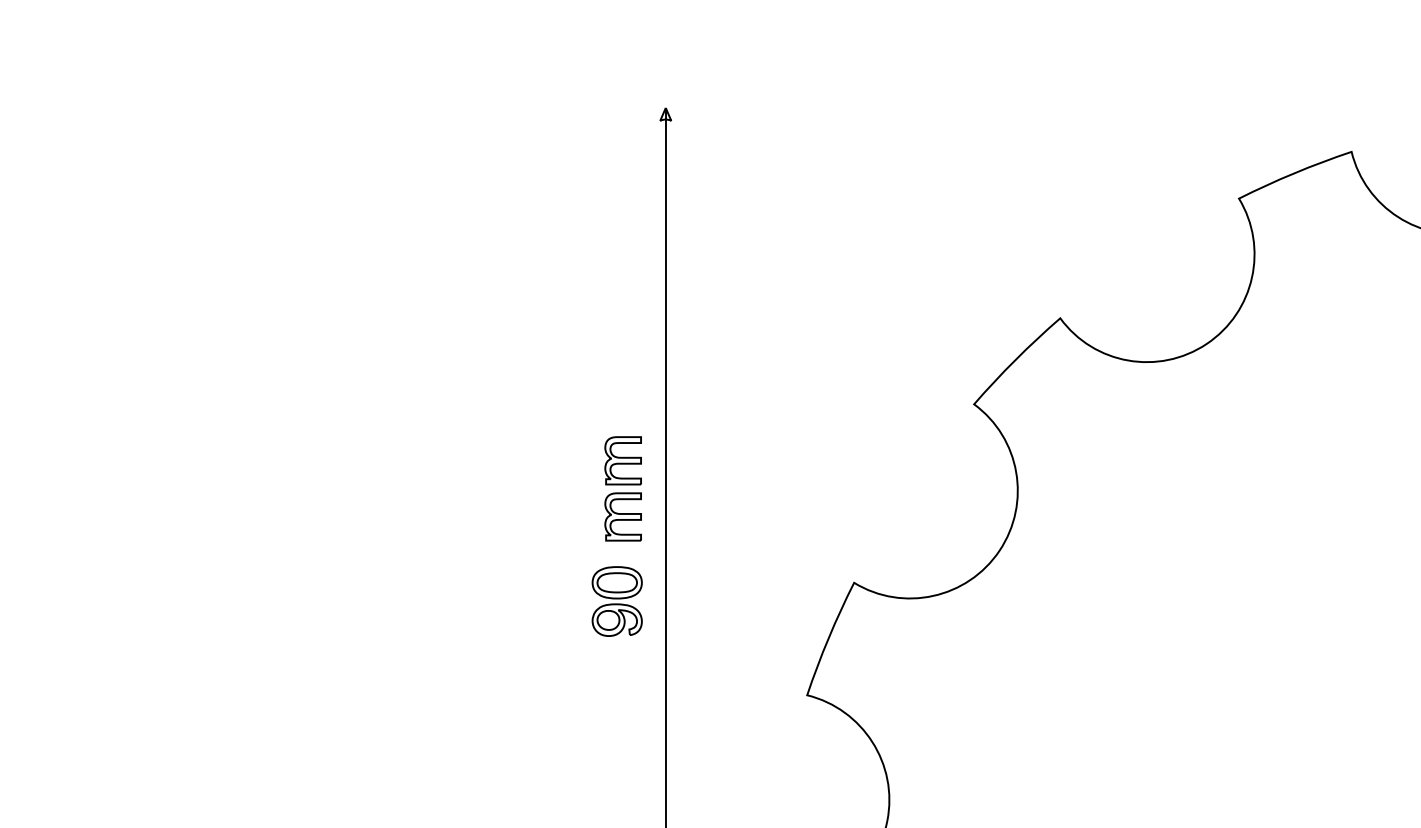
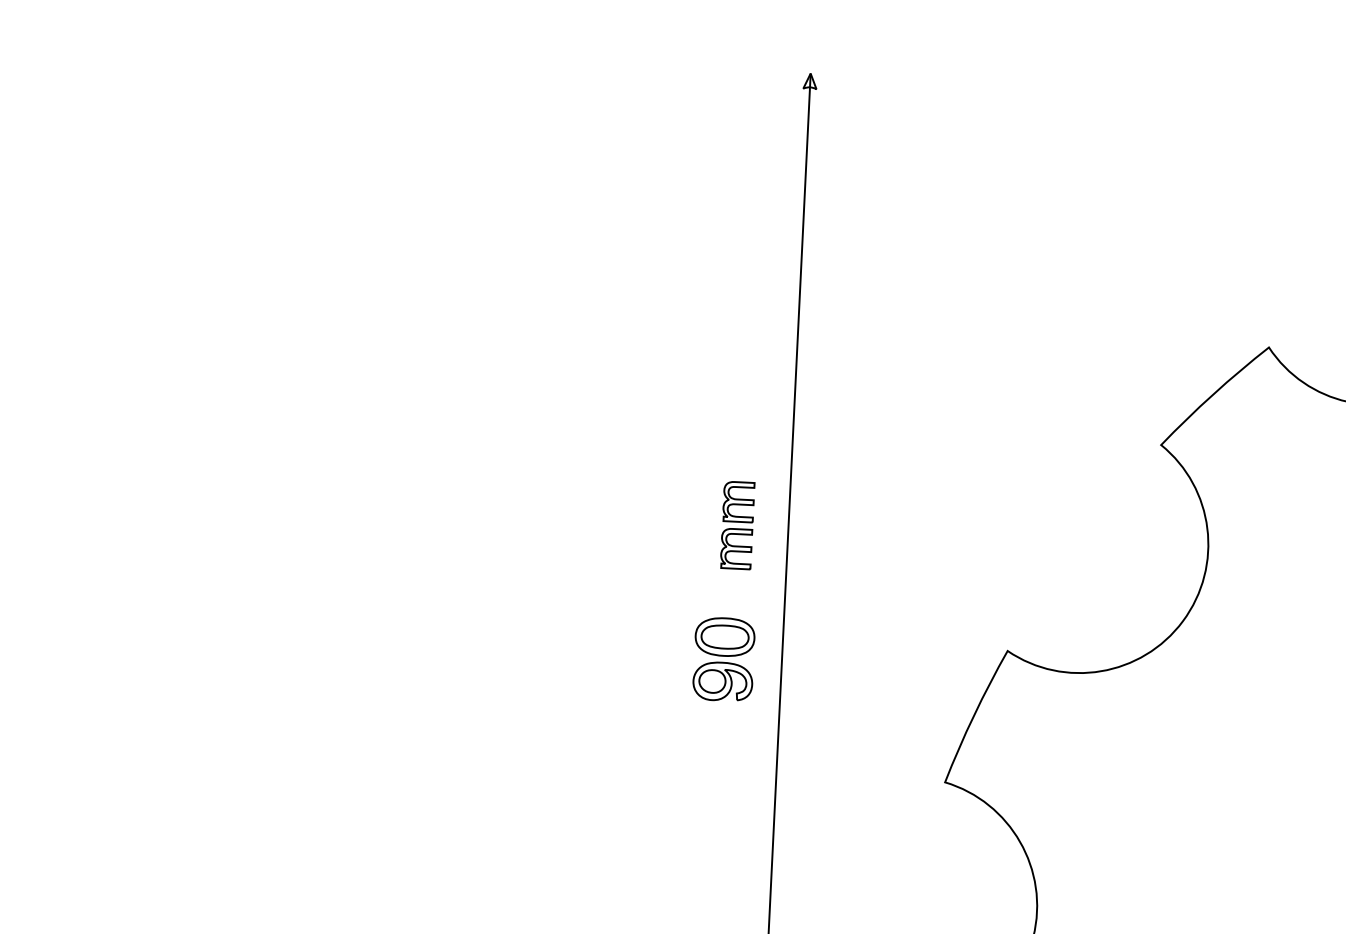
part: (622, 488) -> (736, 524), size x0.7

